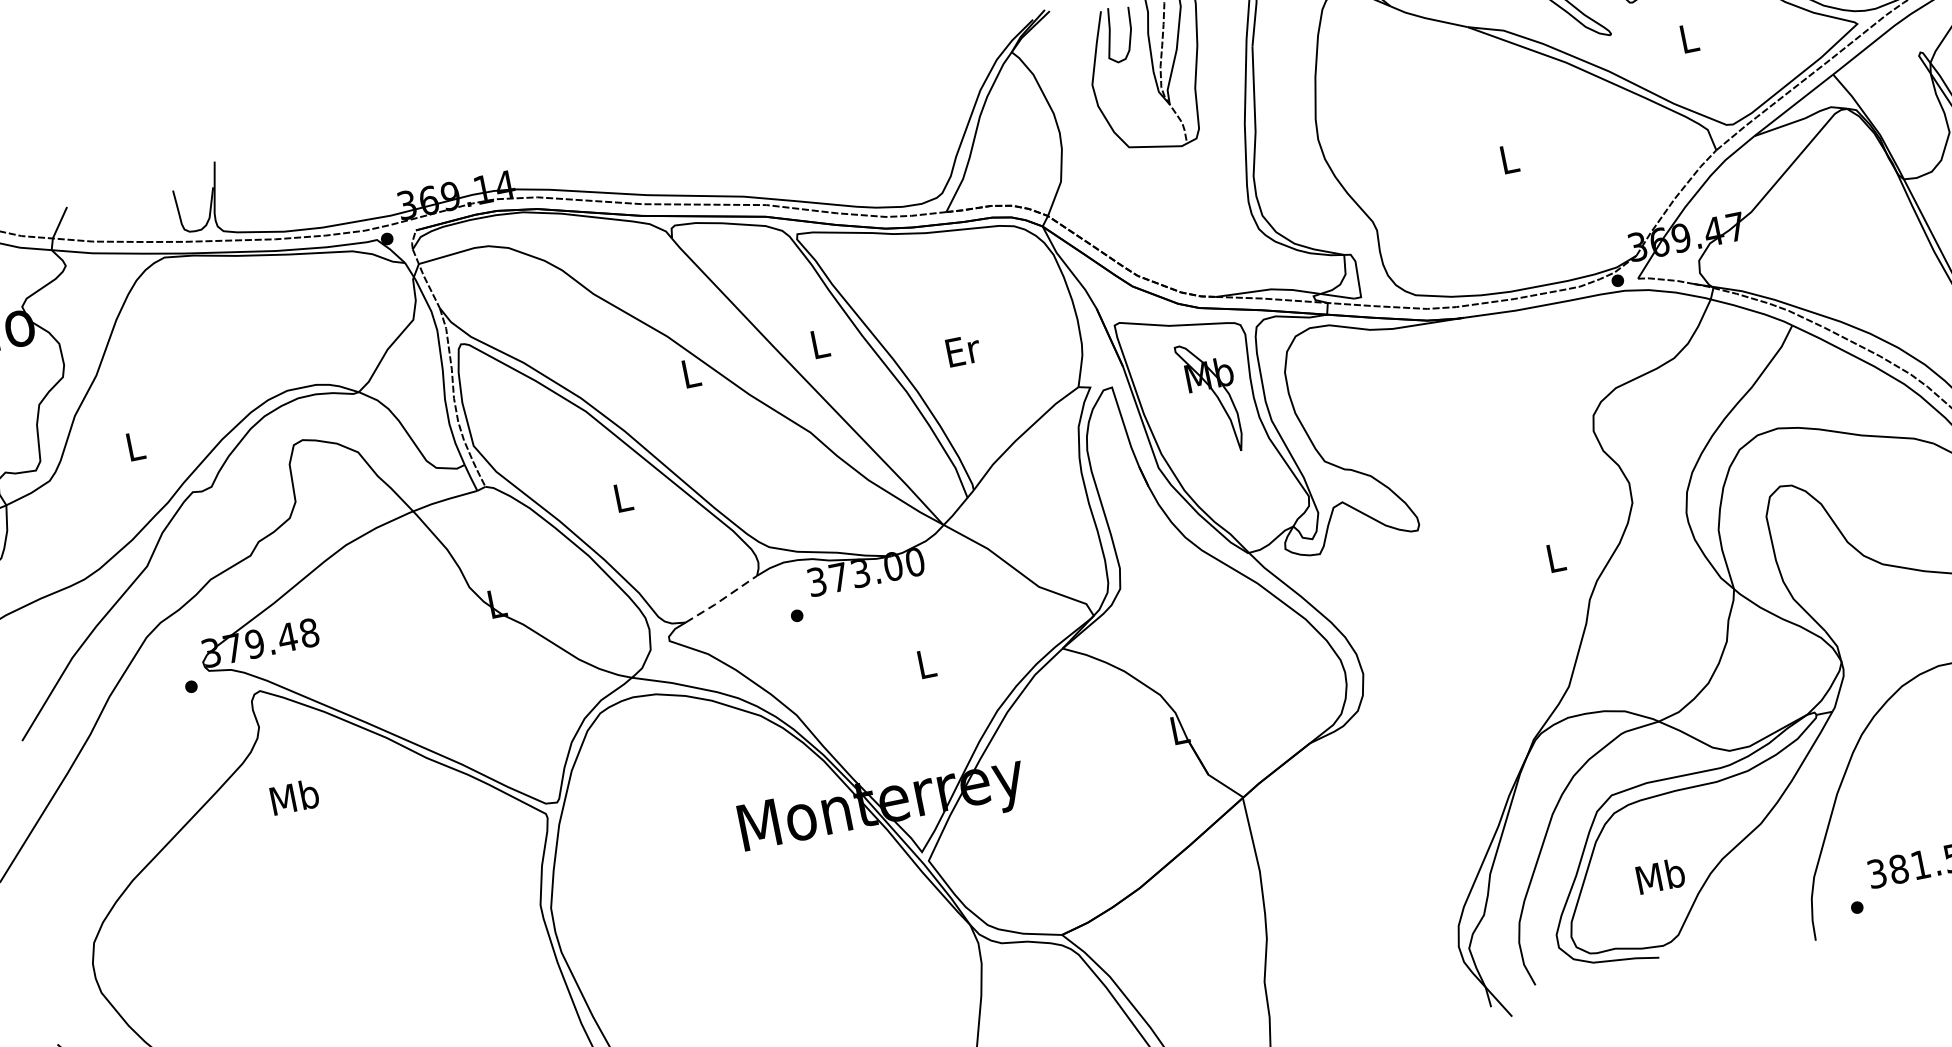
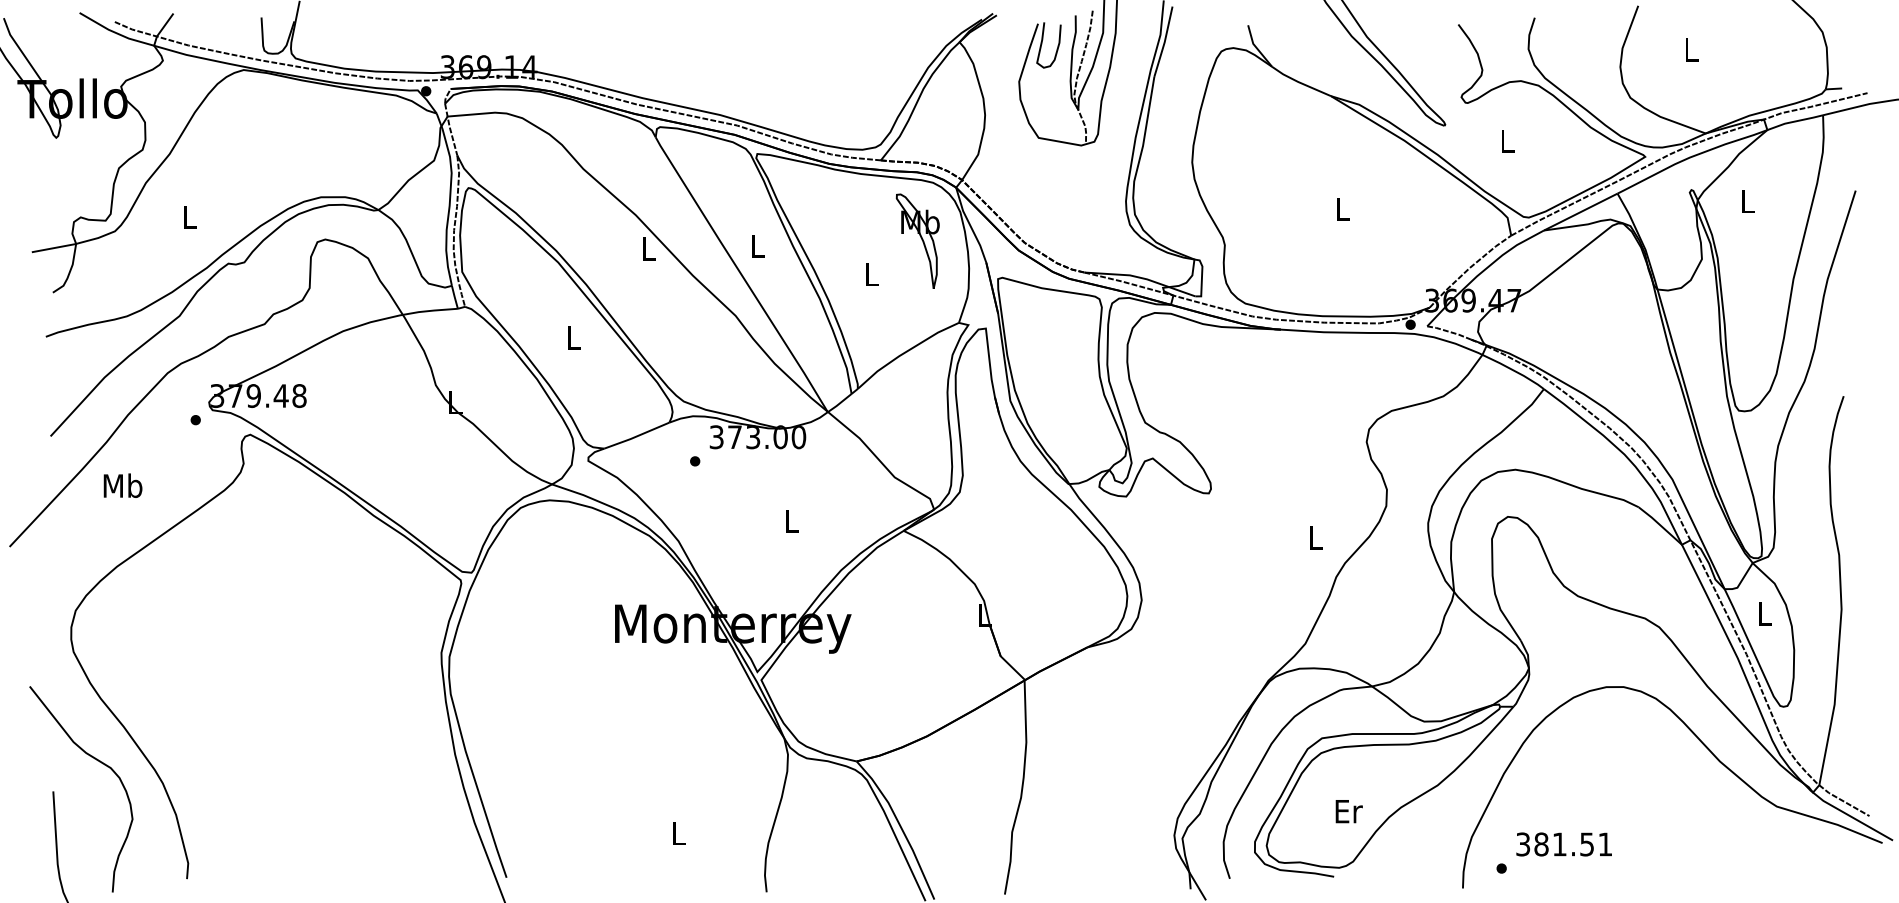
text: (962, 350) -> (871, 274), Er -> L
part: (1210, 397) -> (917, 240), moved
line: (721, 600) -> (636, 436), dashed -> solid
text: (294, 796) -> (122, 485), moved
text: (1660, 876) -> (1348, 811), Mb -> Er

